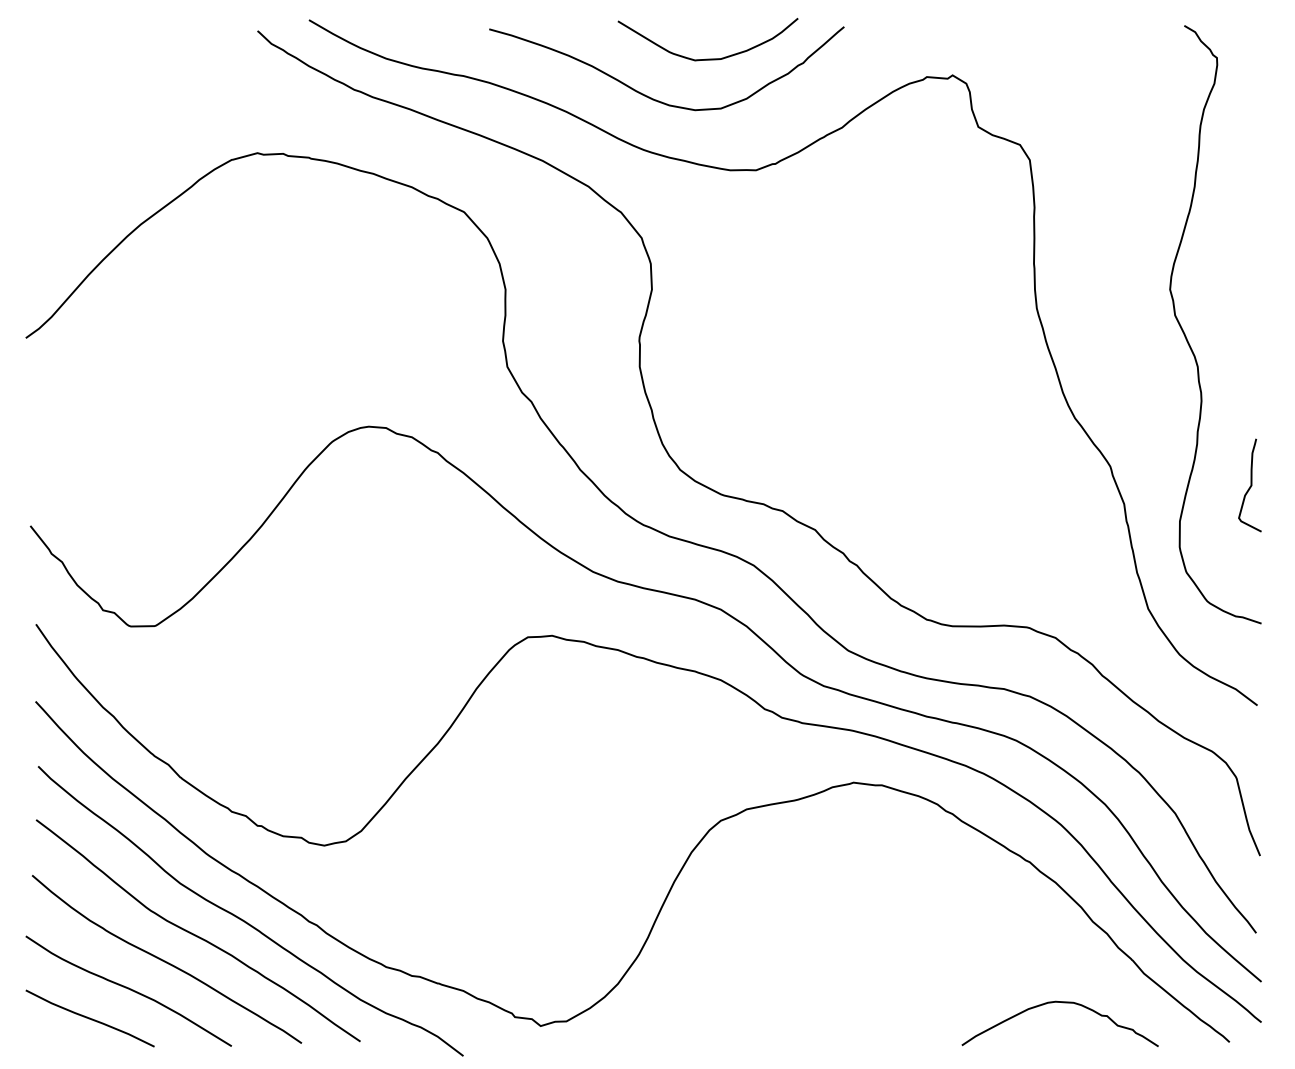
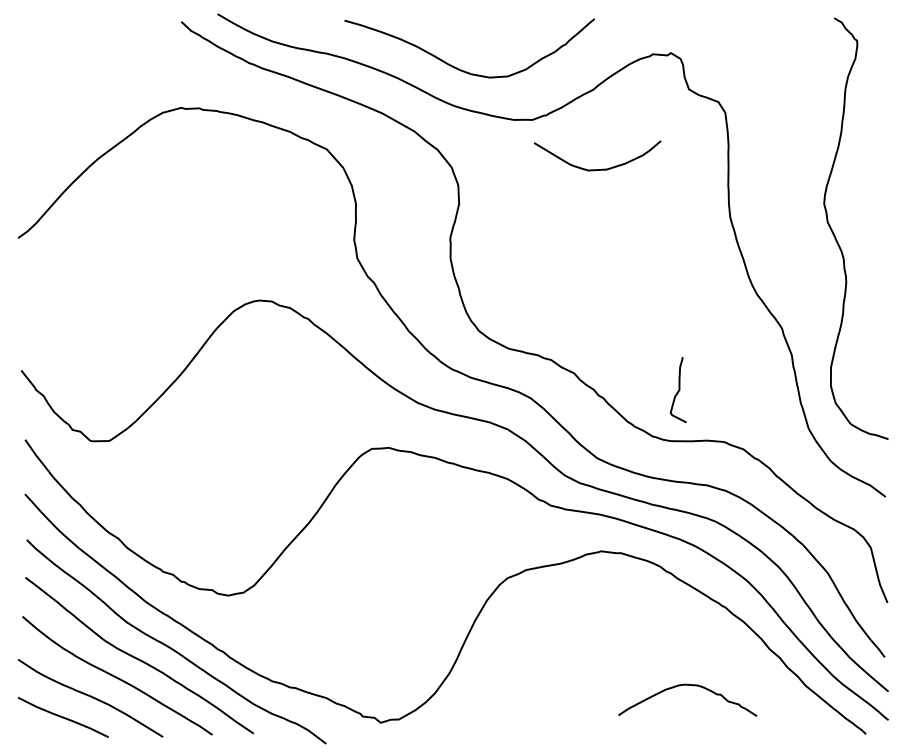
curve: (714, 57) -> (602, 168), moved
curve: (1250, 484) -> (678, 389), moved
curve: (1059, 1002) -> (687, 685), moved

